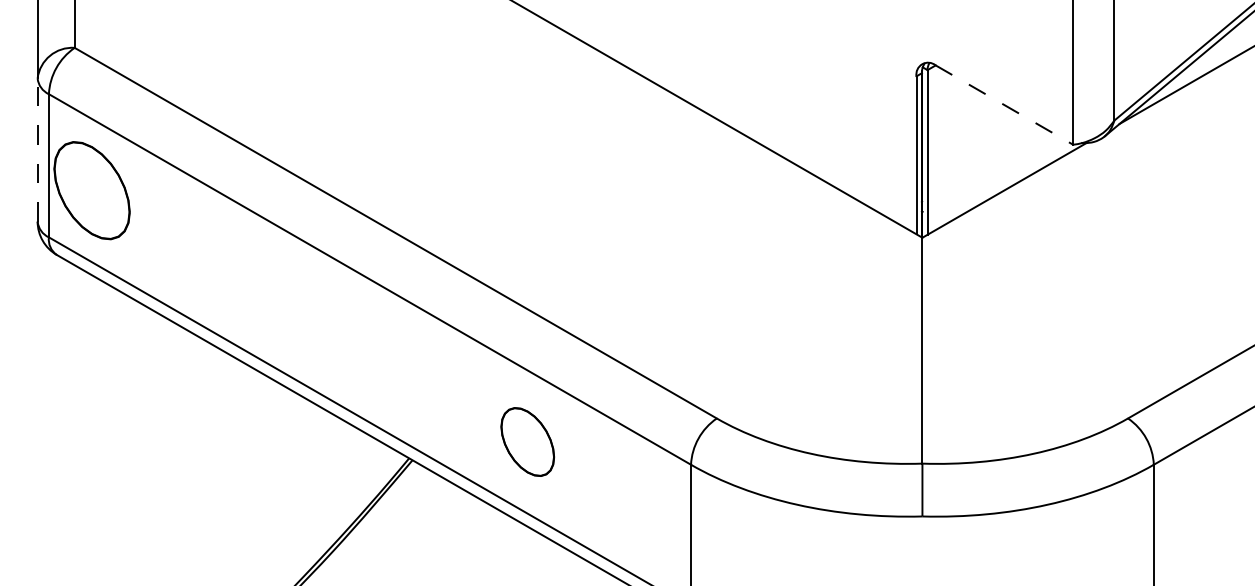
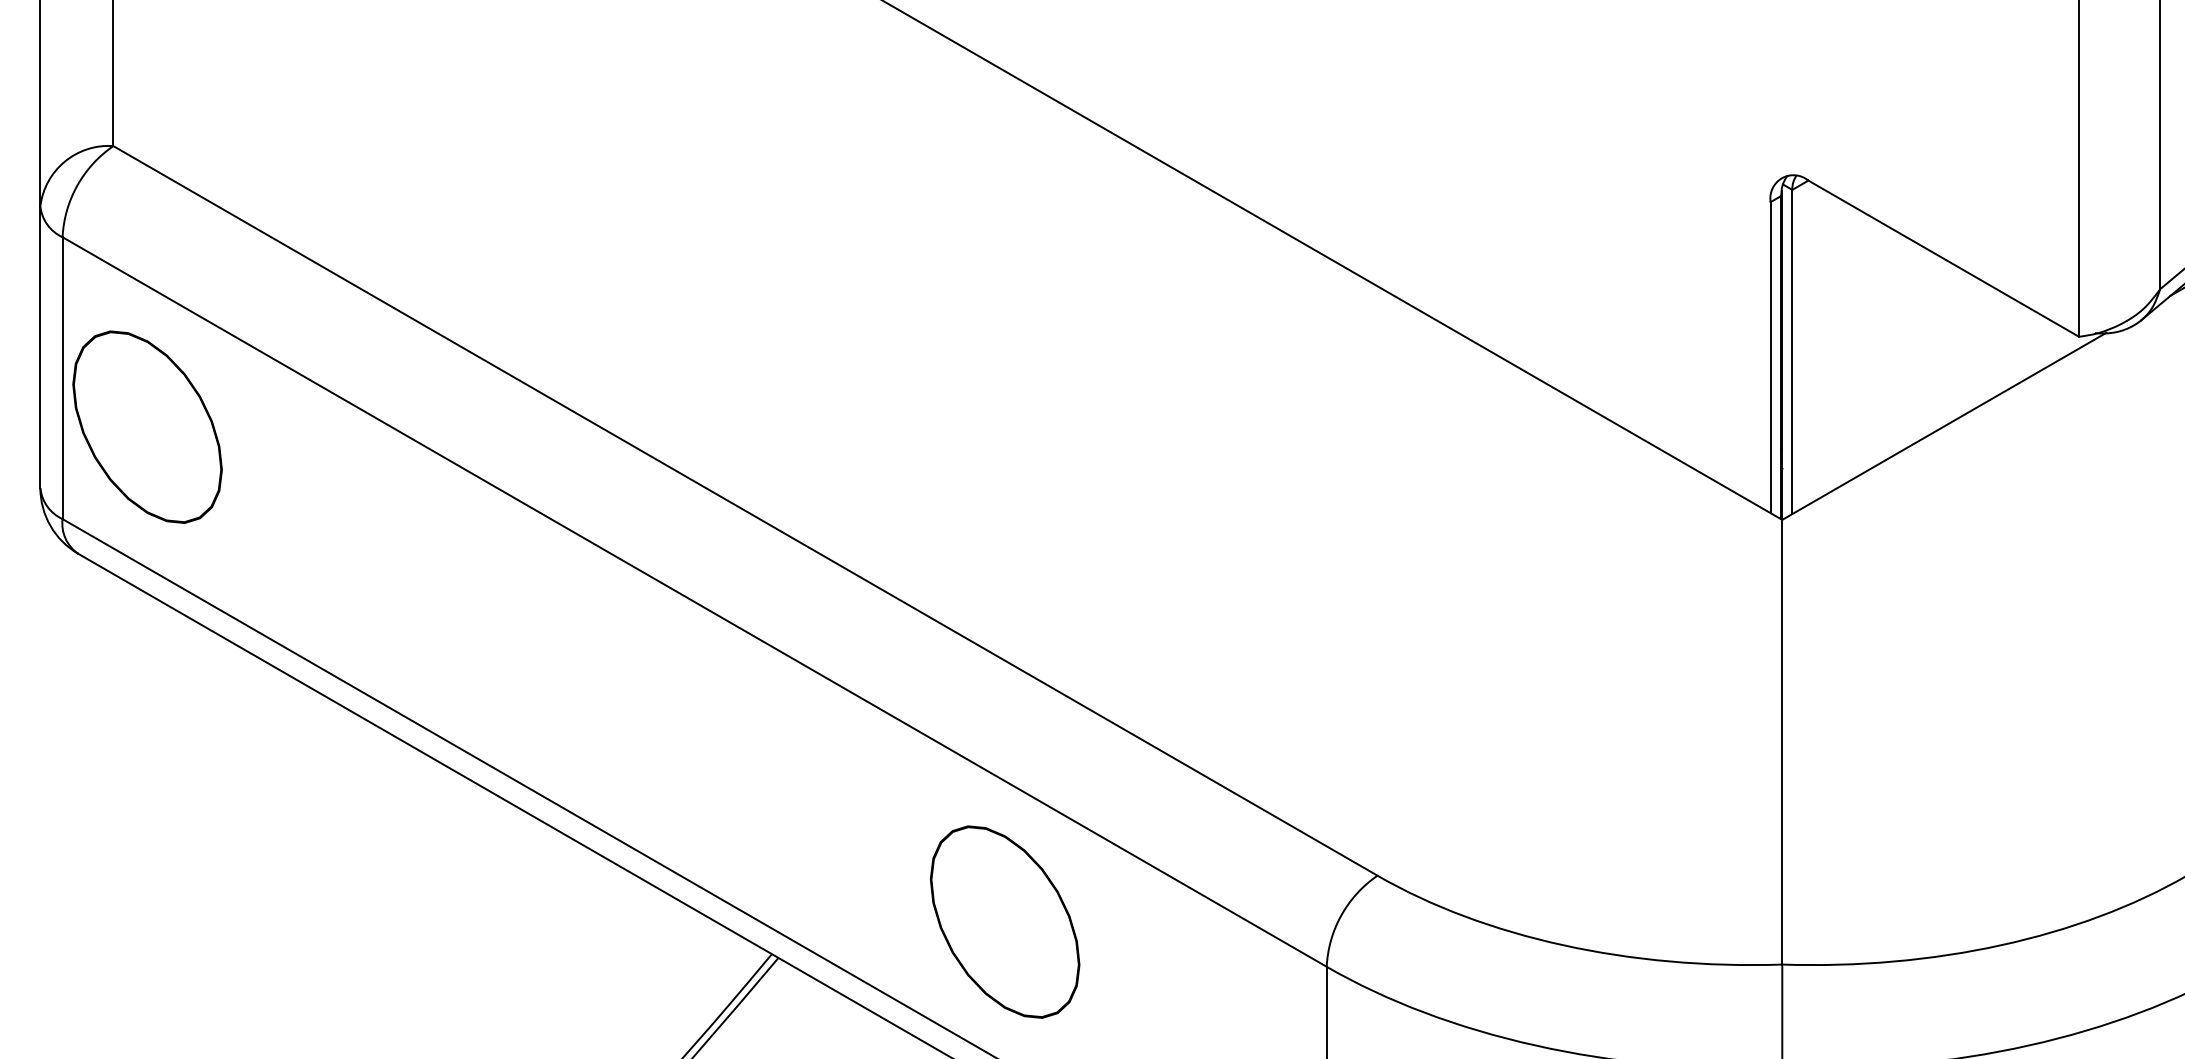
line: (1004, 105) -> (1943, 259), dashed -> solid
line: (37, 150) -> (40, 348), dashed -> solid
part: (527, 441) -> (1004, 920), size x1.43

